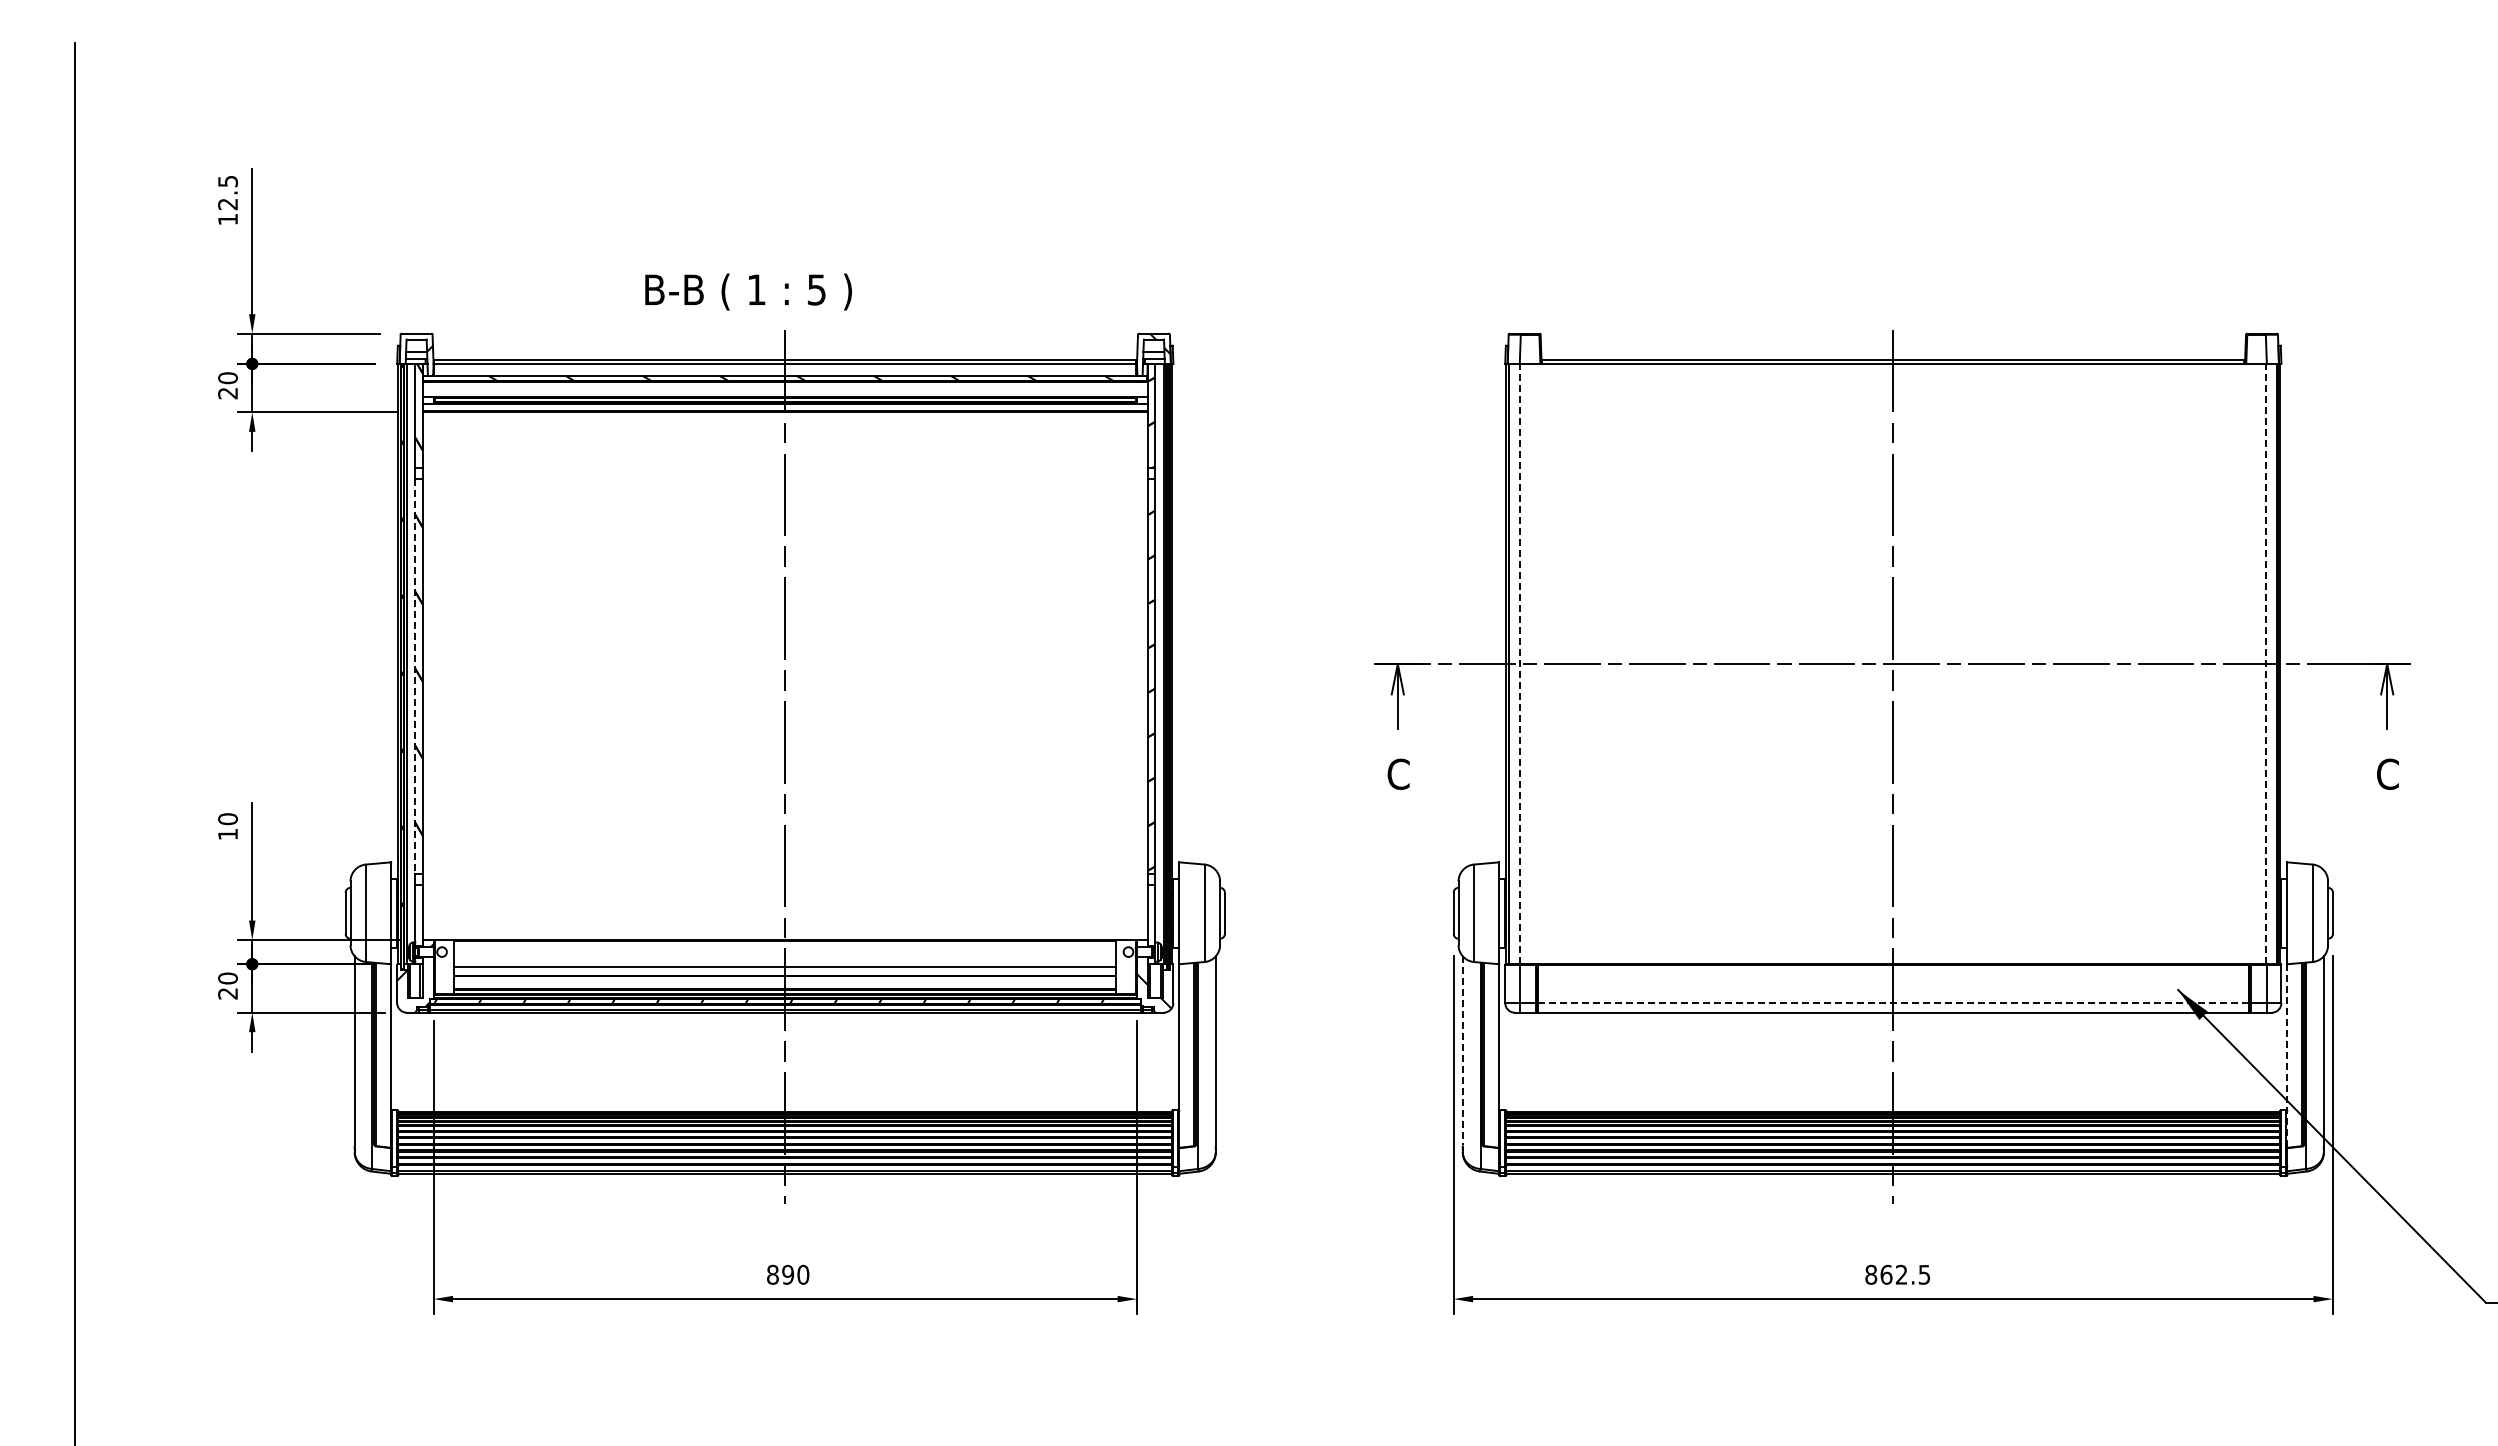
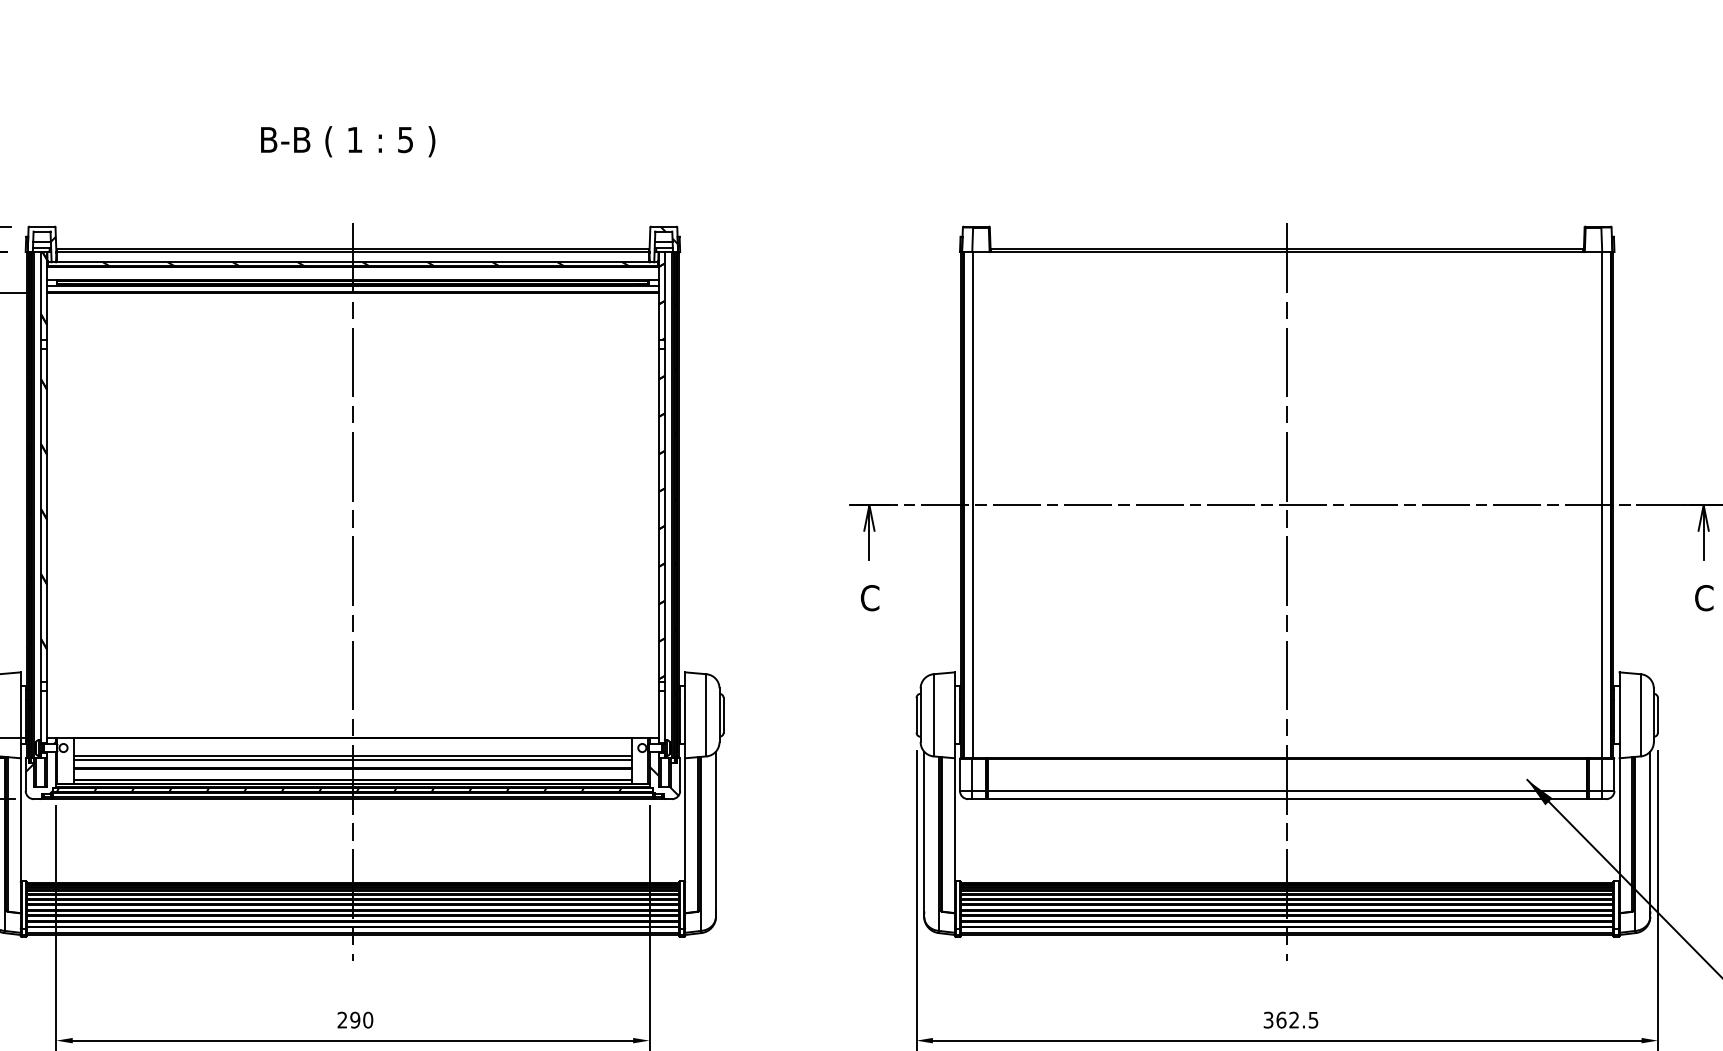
text: (748, 291) -> (348, 141), moved
line: (1520, 663) -> (972, 504), dashed -> solid
line: (2266, 663) -> (1601, 504), dashed -> solid
line: (415, 676) -> (41, 515), dashed -> solid
line: (785, 961) -> (353, 755), added
line: (1893, 1003) -> (1287, 791), dashed -> solid
line: (1462, 1050) -> (923, 831), dashed -> solid
line: (2287, 1056) -> (1619, 836), dashed -> solid
text: (772, 1274) -> (342, 1019), 890 -> 290
text: (1871, 1274) -> (1268, 1019), 862.5 -> 362.5

